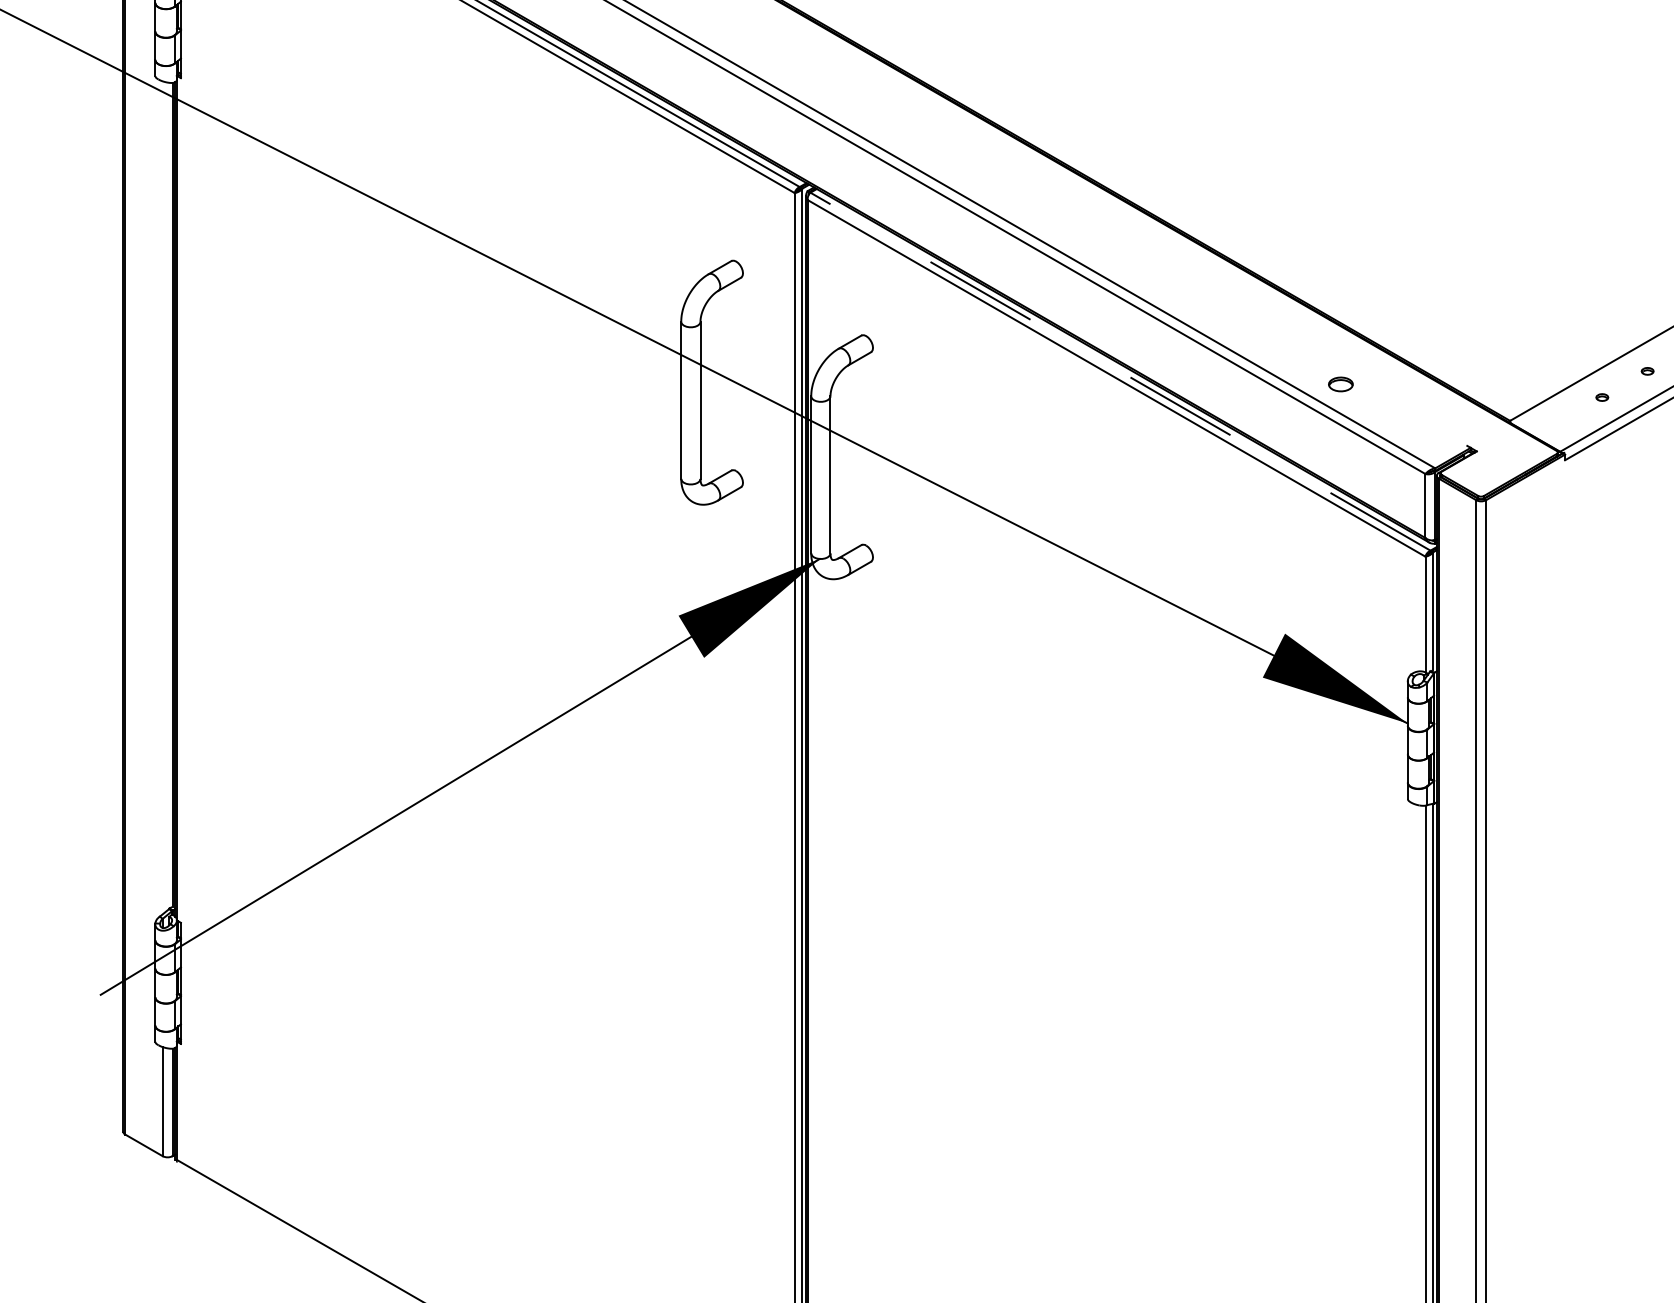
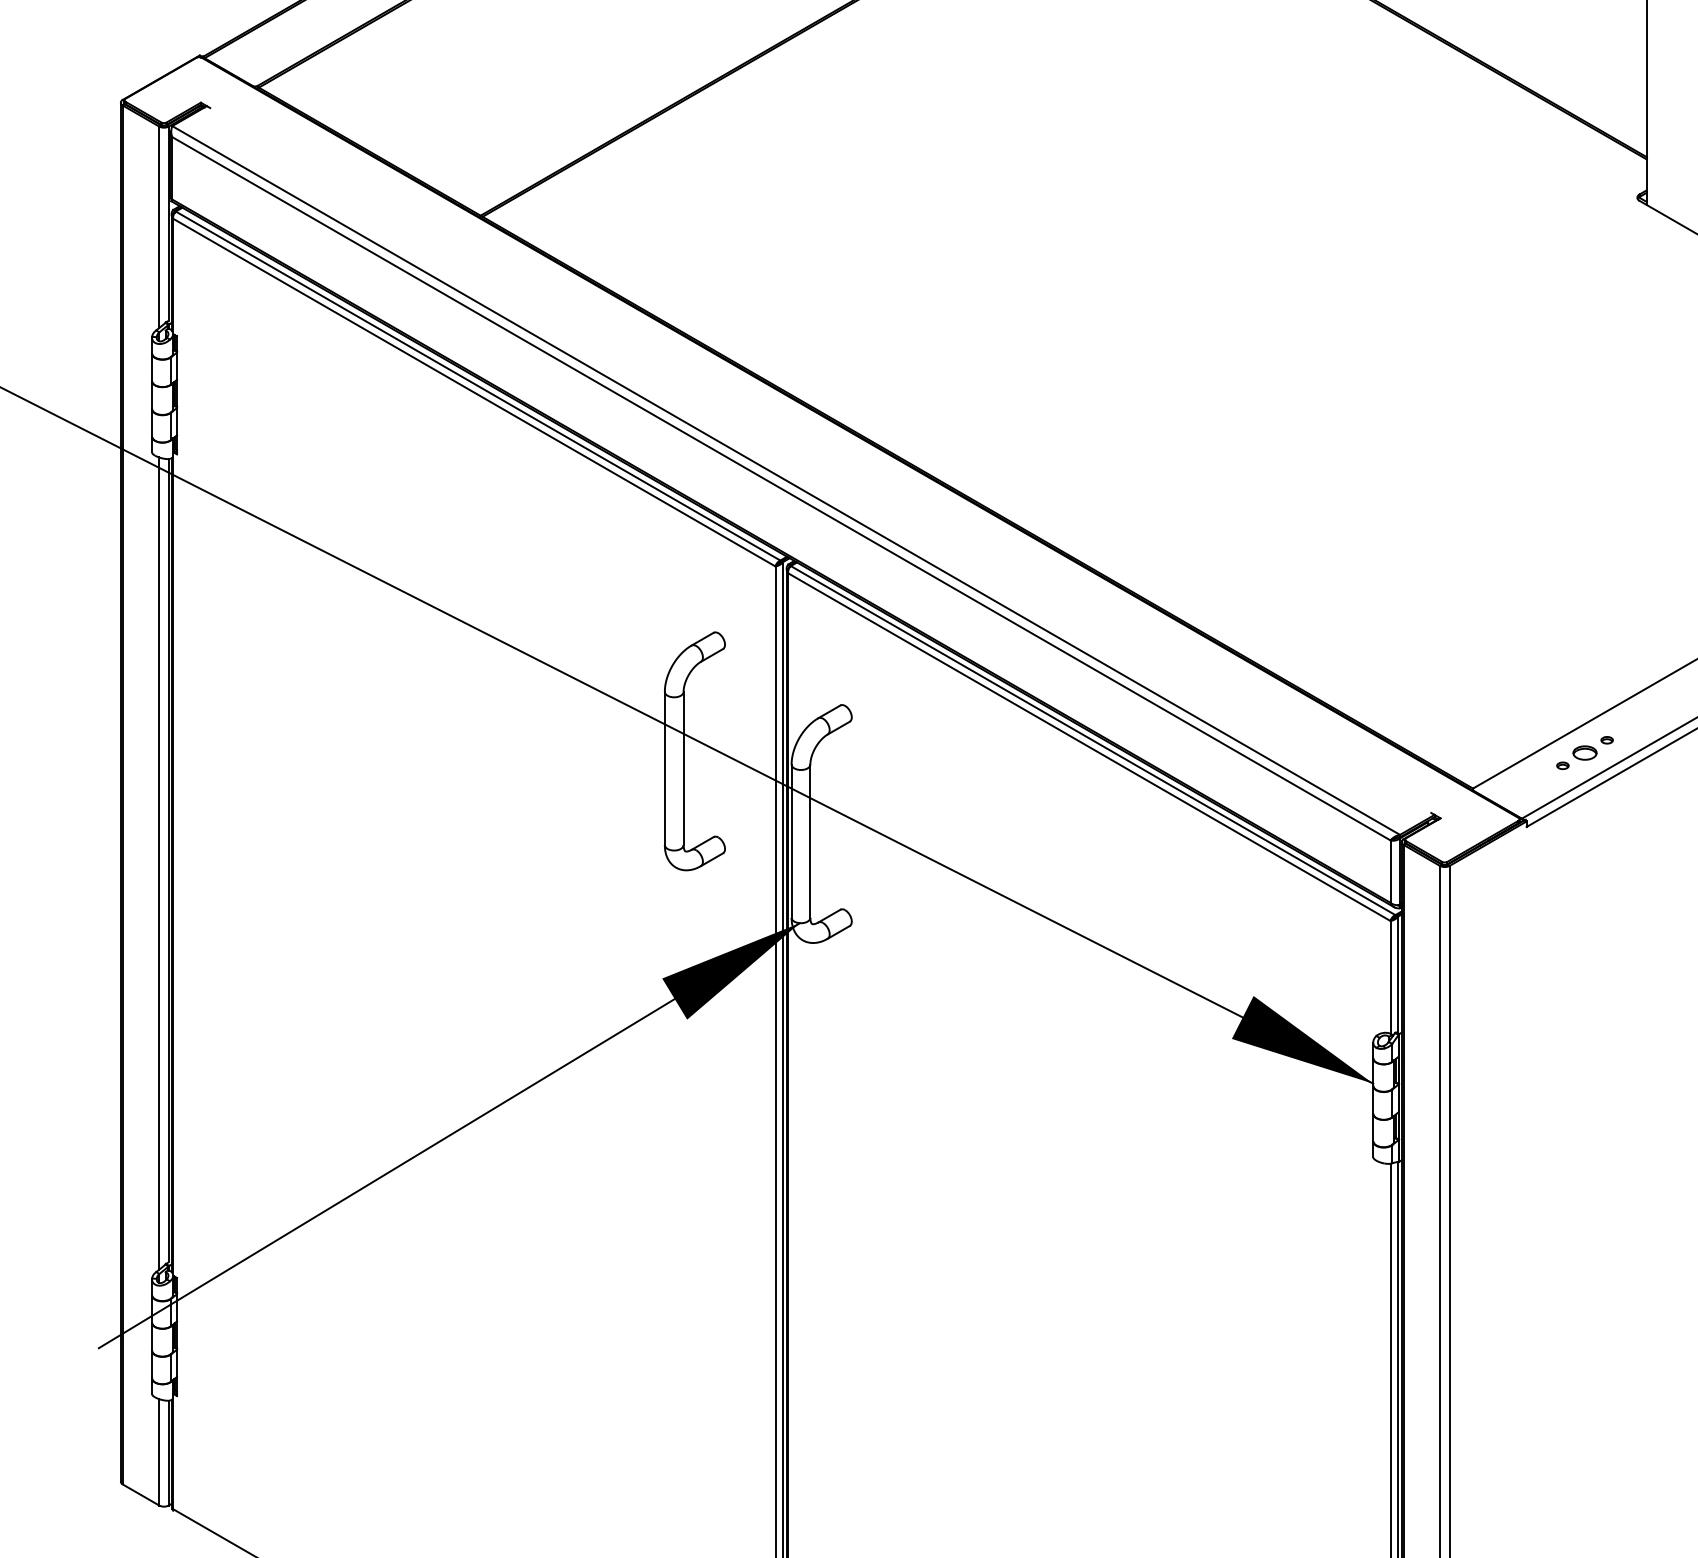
line: (1119, 371) -> (1092, 740), dashed -> solid
part: (1340, 383) -> (1584, 752), moved
line: (162, 497) -> (159, 863), added

